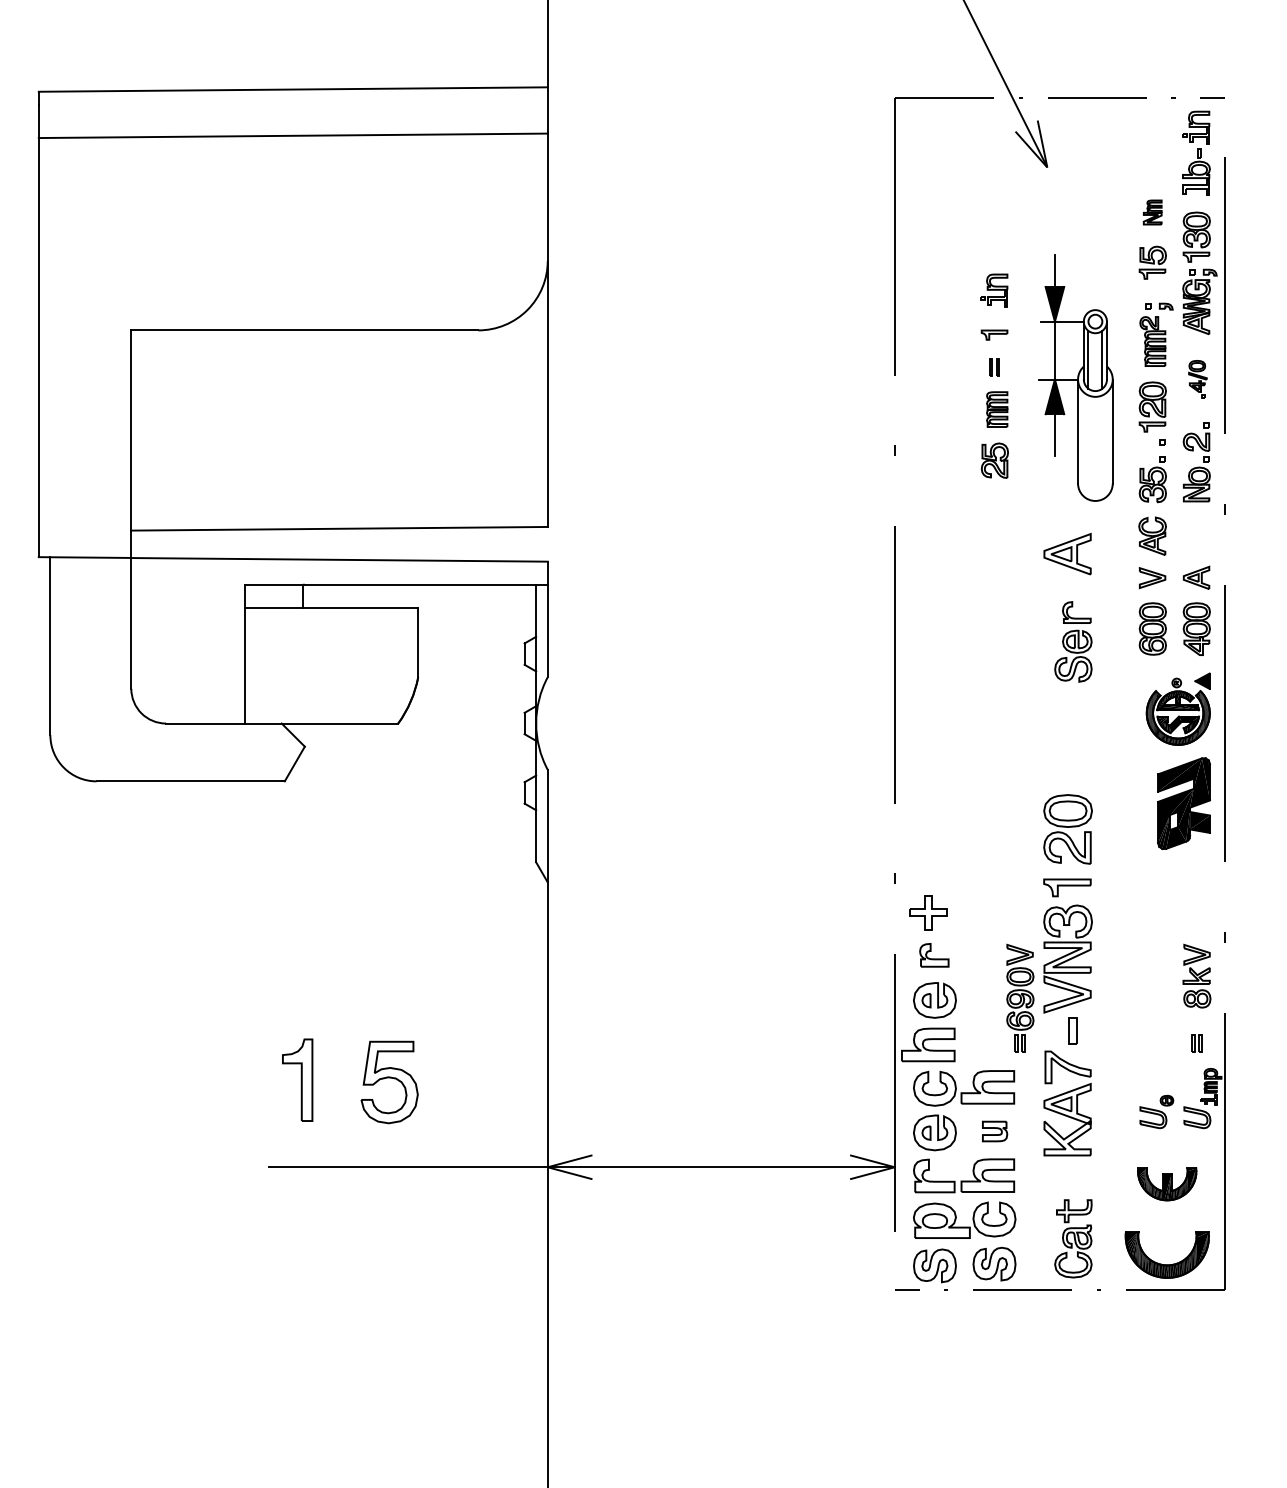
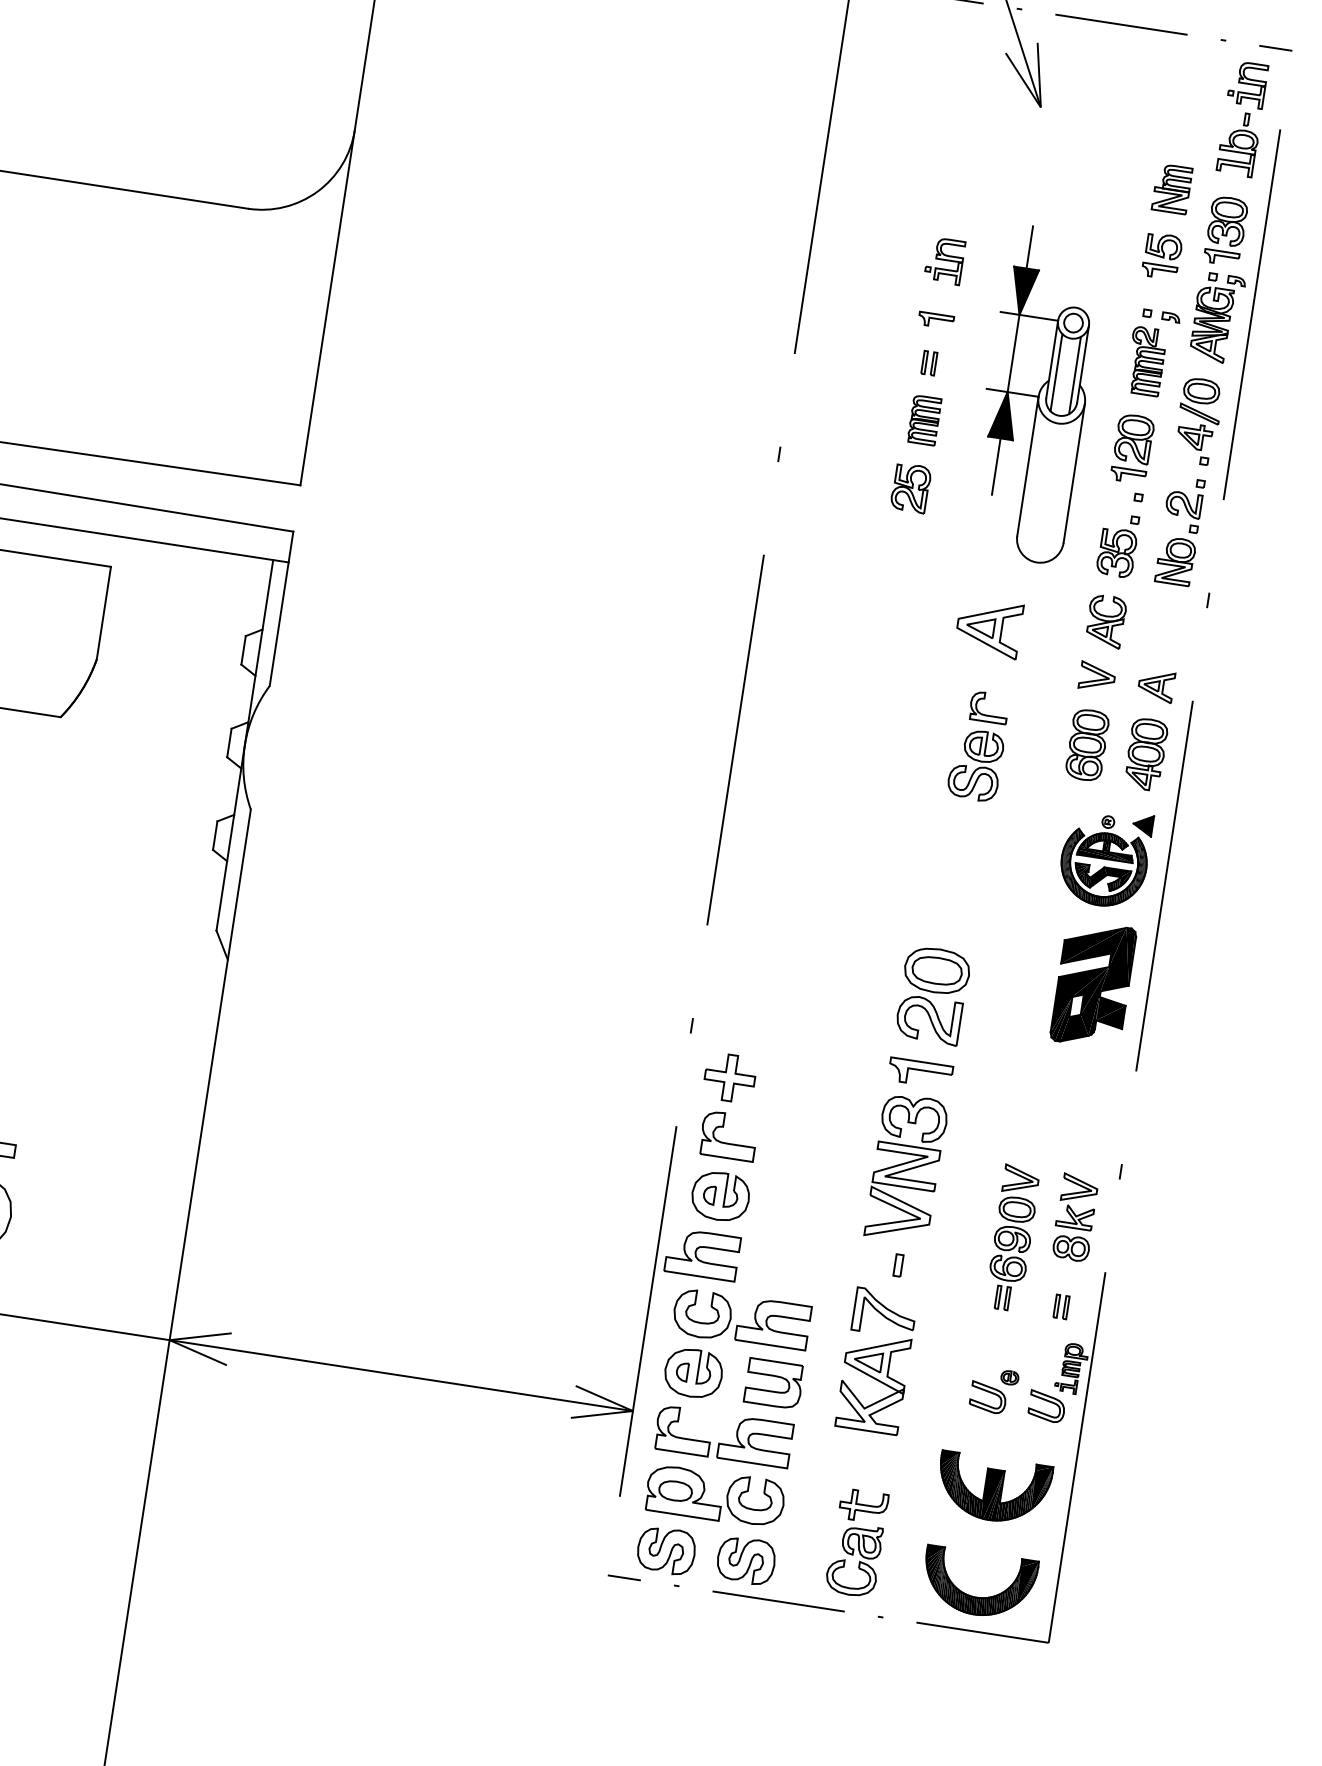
part: (1152, 212) -> (1172, 189), size x1.43
part: (1197, 379) -> (1198, 421), size x1.67
part: (934, 955) -> (729, 1136), size x1.43
part: (1020, 997) -> (1013, 1237), moved
part: (1072, 1030) -> (898, 1264), size x0.62
part: (994, 1131) -> (773, 1383), size x1.67
part: (1166, 1184) -> (992, 1489), size x1.43

